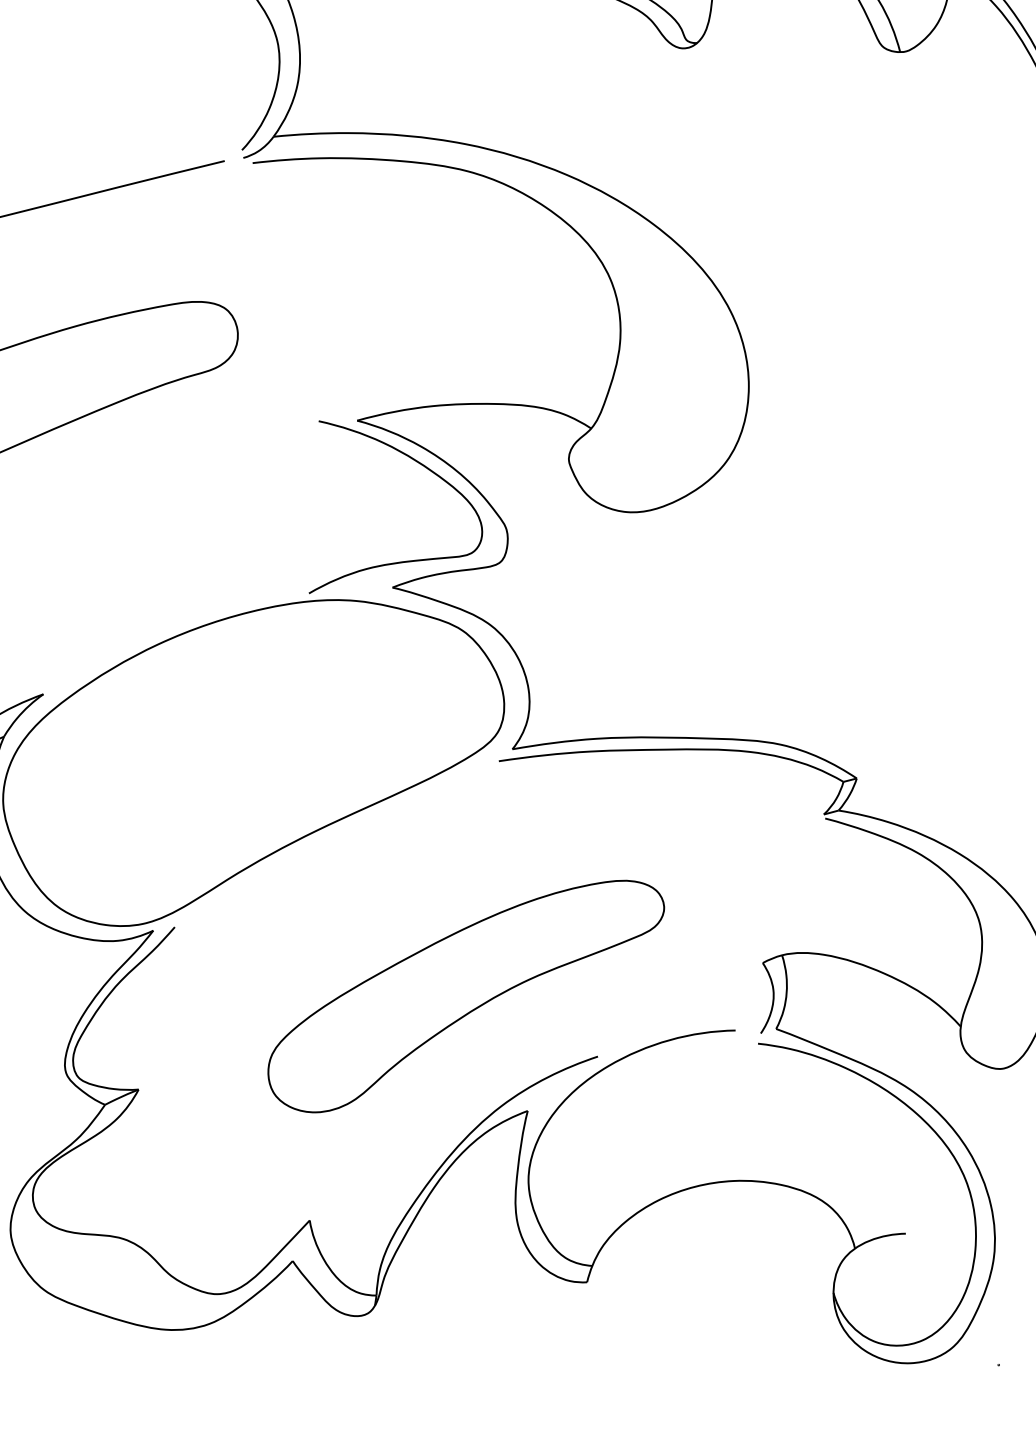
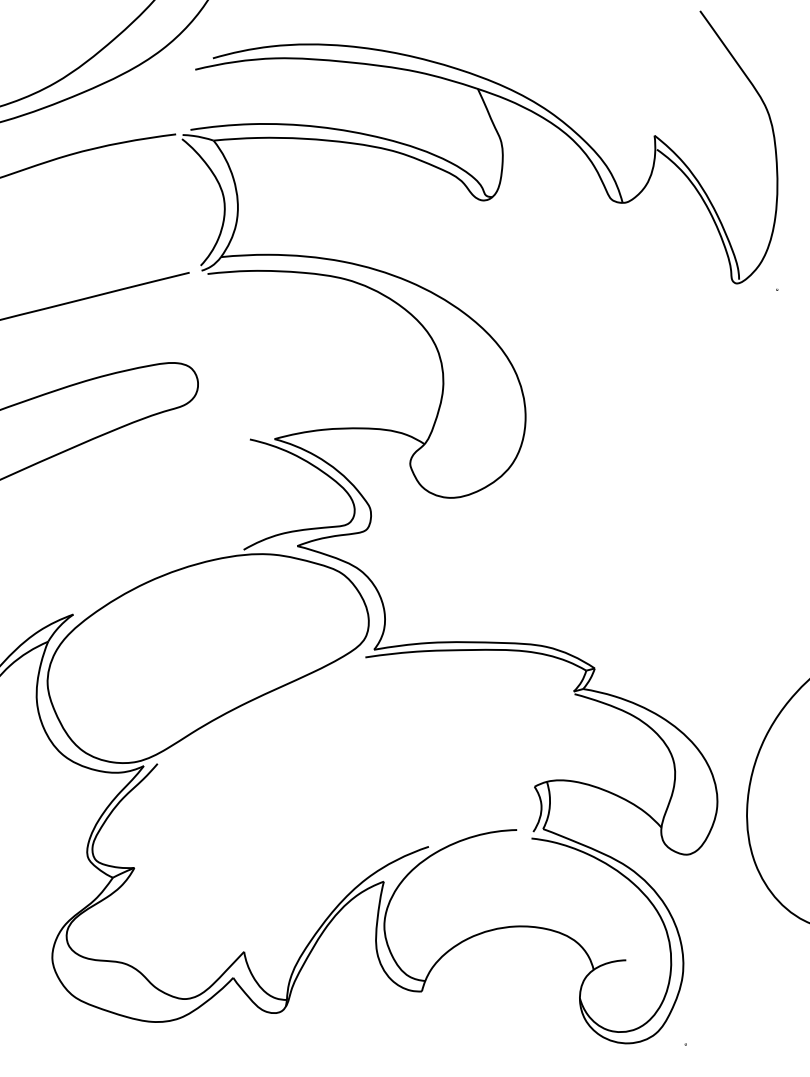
part: (466, 996) -> (344, 808), removed

